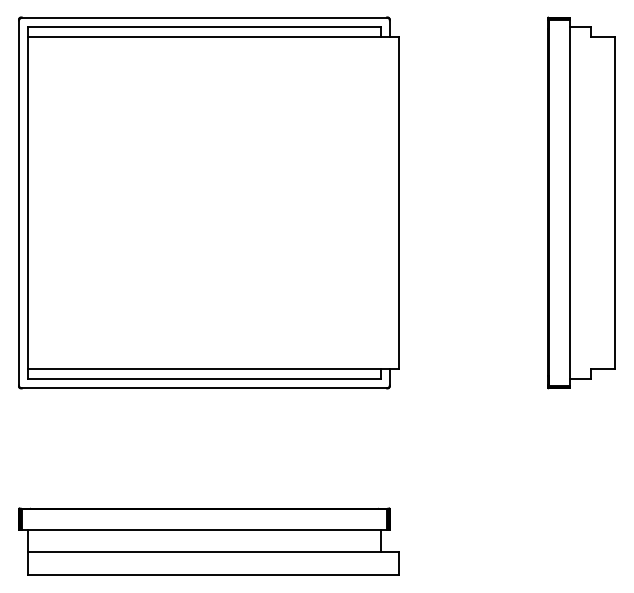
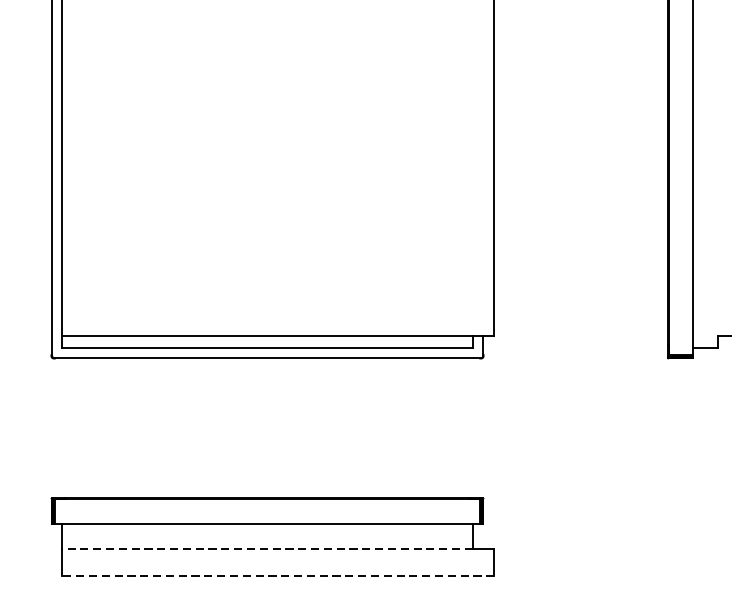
line: (203, 551) -> (266, 548), solid -> dashed
line: (213, 575) -> (278, 576), solid -> dashed

